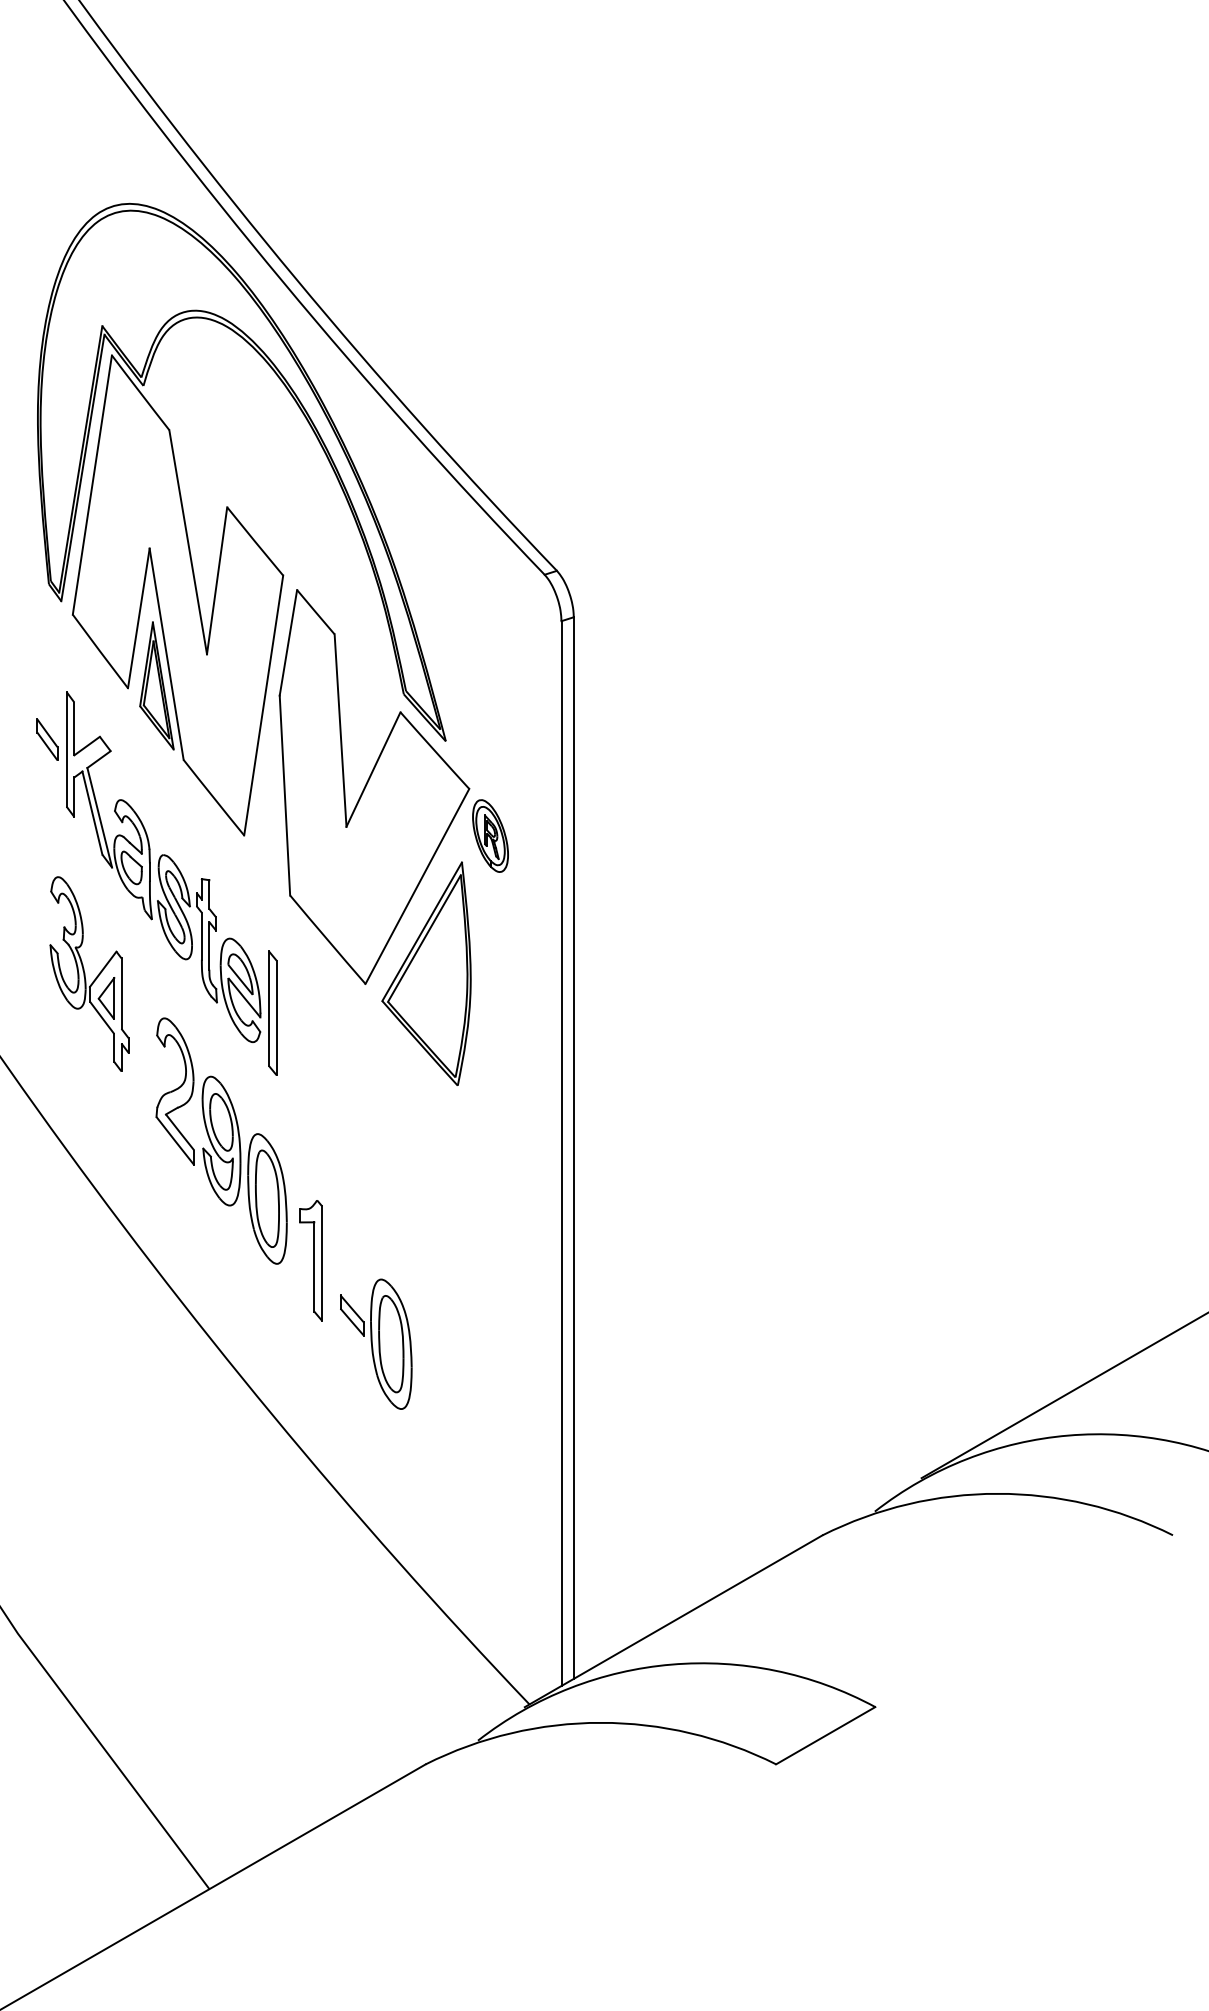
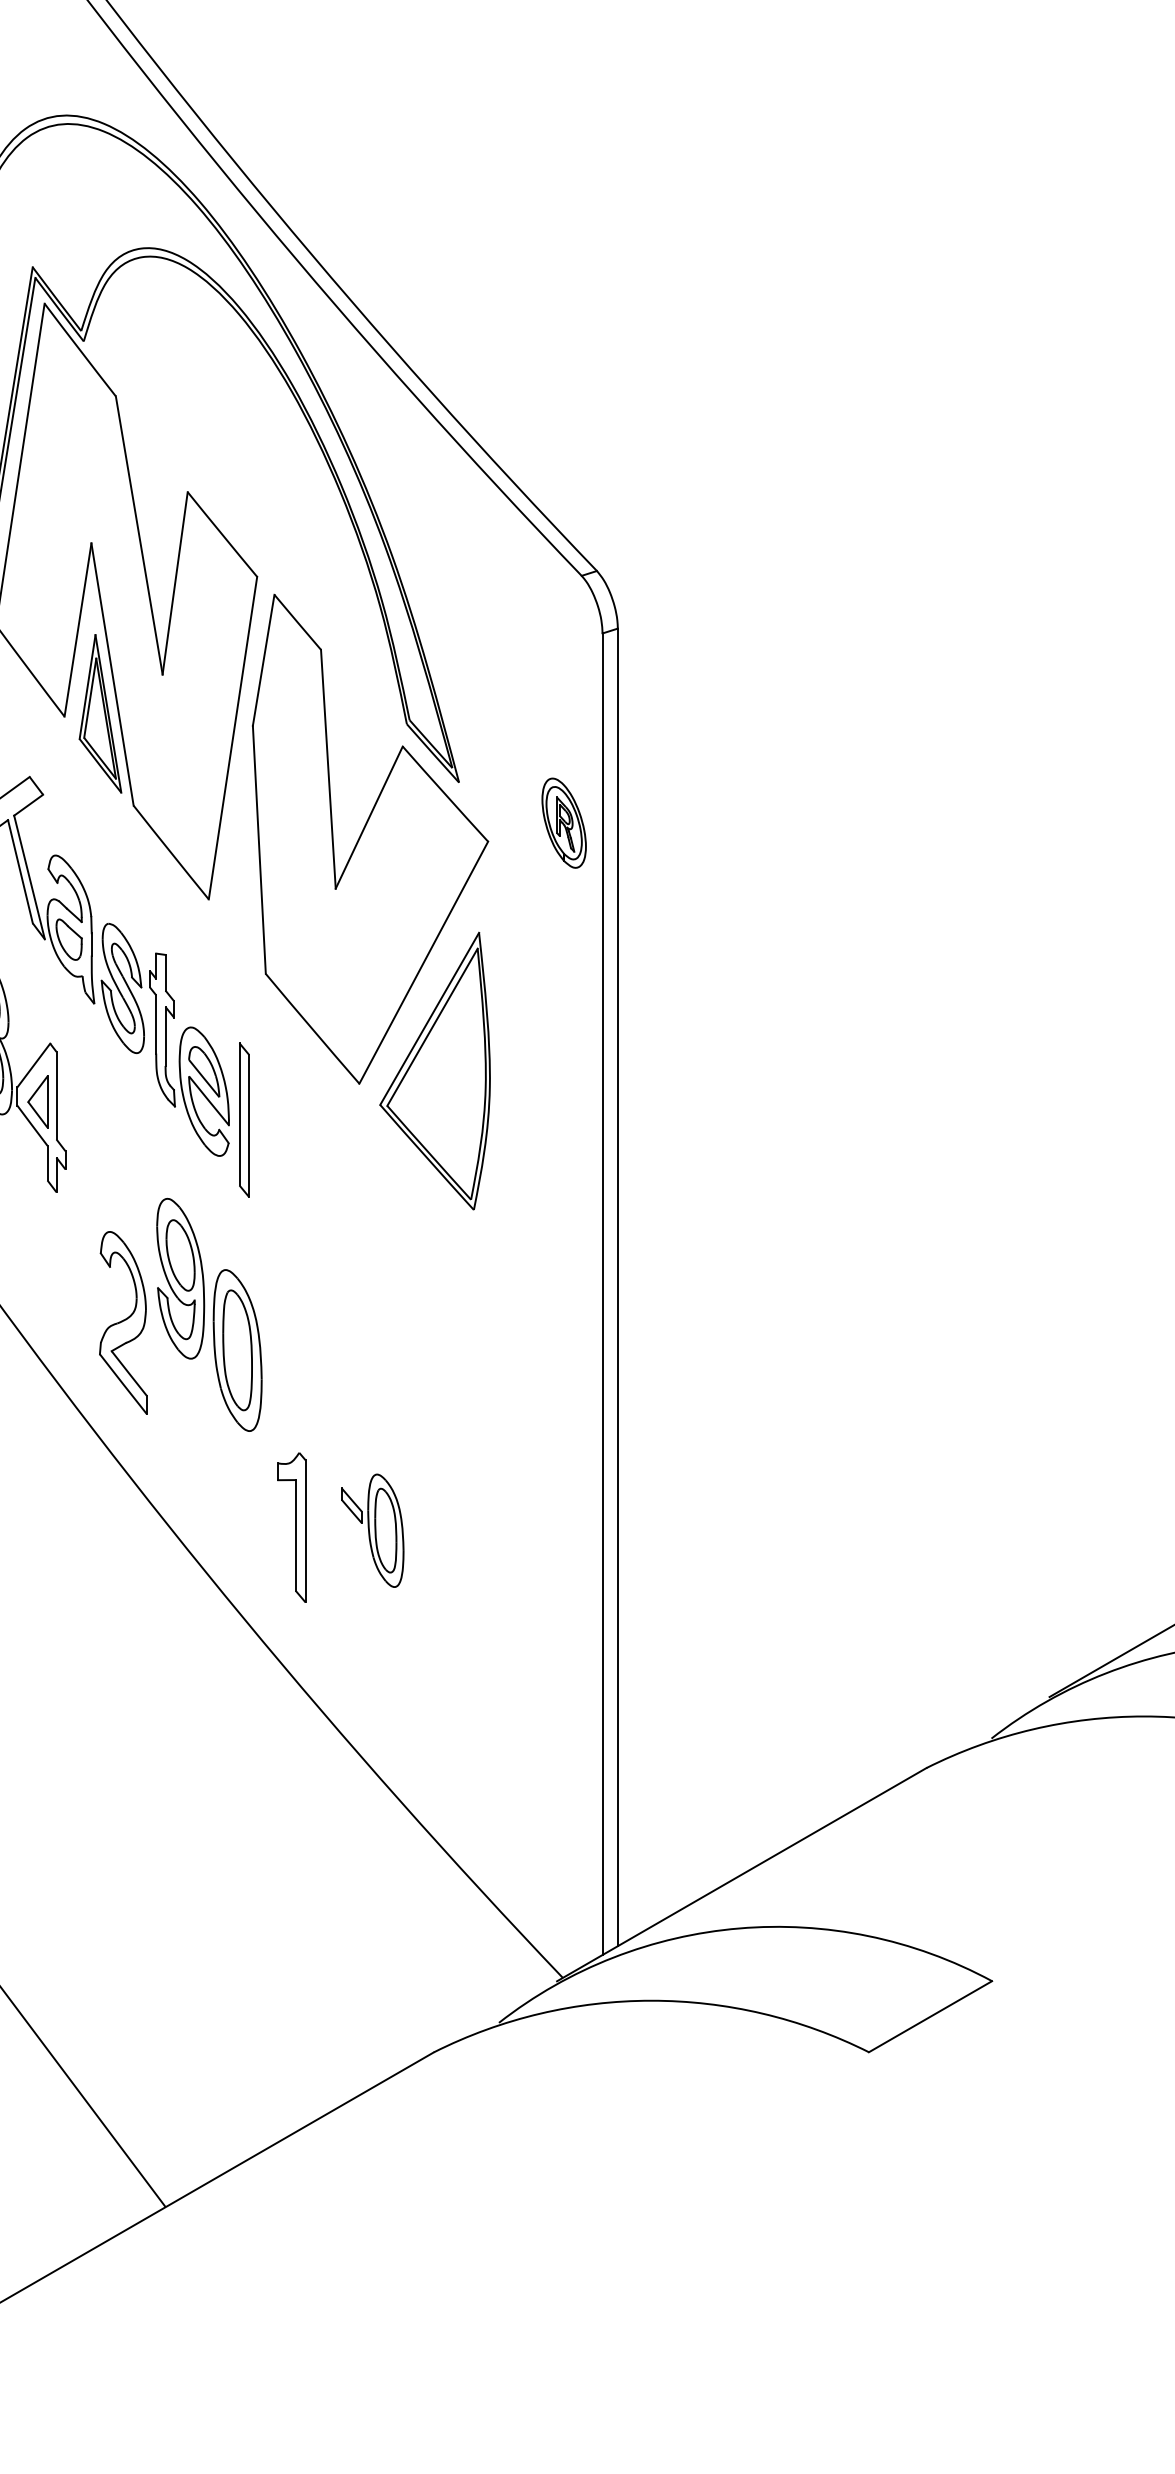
part: (490, 835) -> (564, 822), moved
part: (174, 1091) -> (122, 1322), moved
part: (310, 1260) -> (291, 1527), moved
part: (376, 1343) -> (372, 1529), size x0.7

